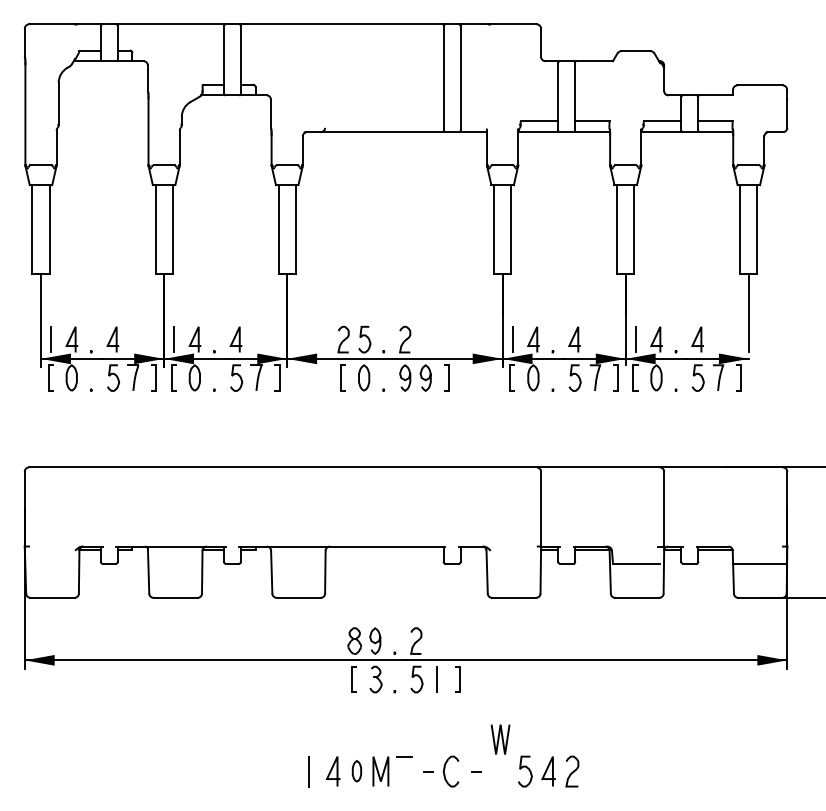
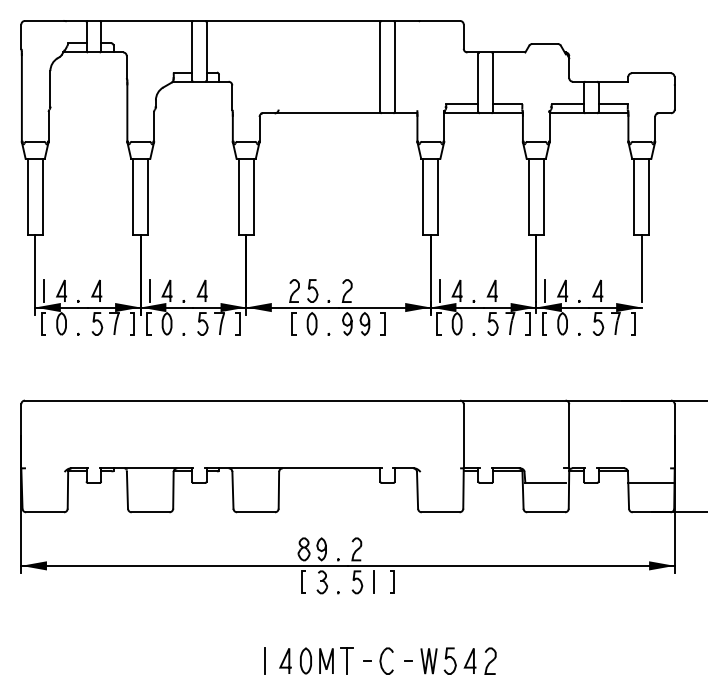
line: (499, 739) -> (428, 661), moved
part: (356, 770) -> (305, 660), size x1.43
line: (404, 771) -> (346, 661), added

